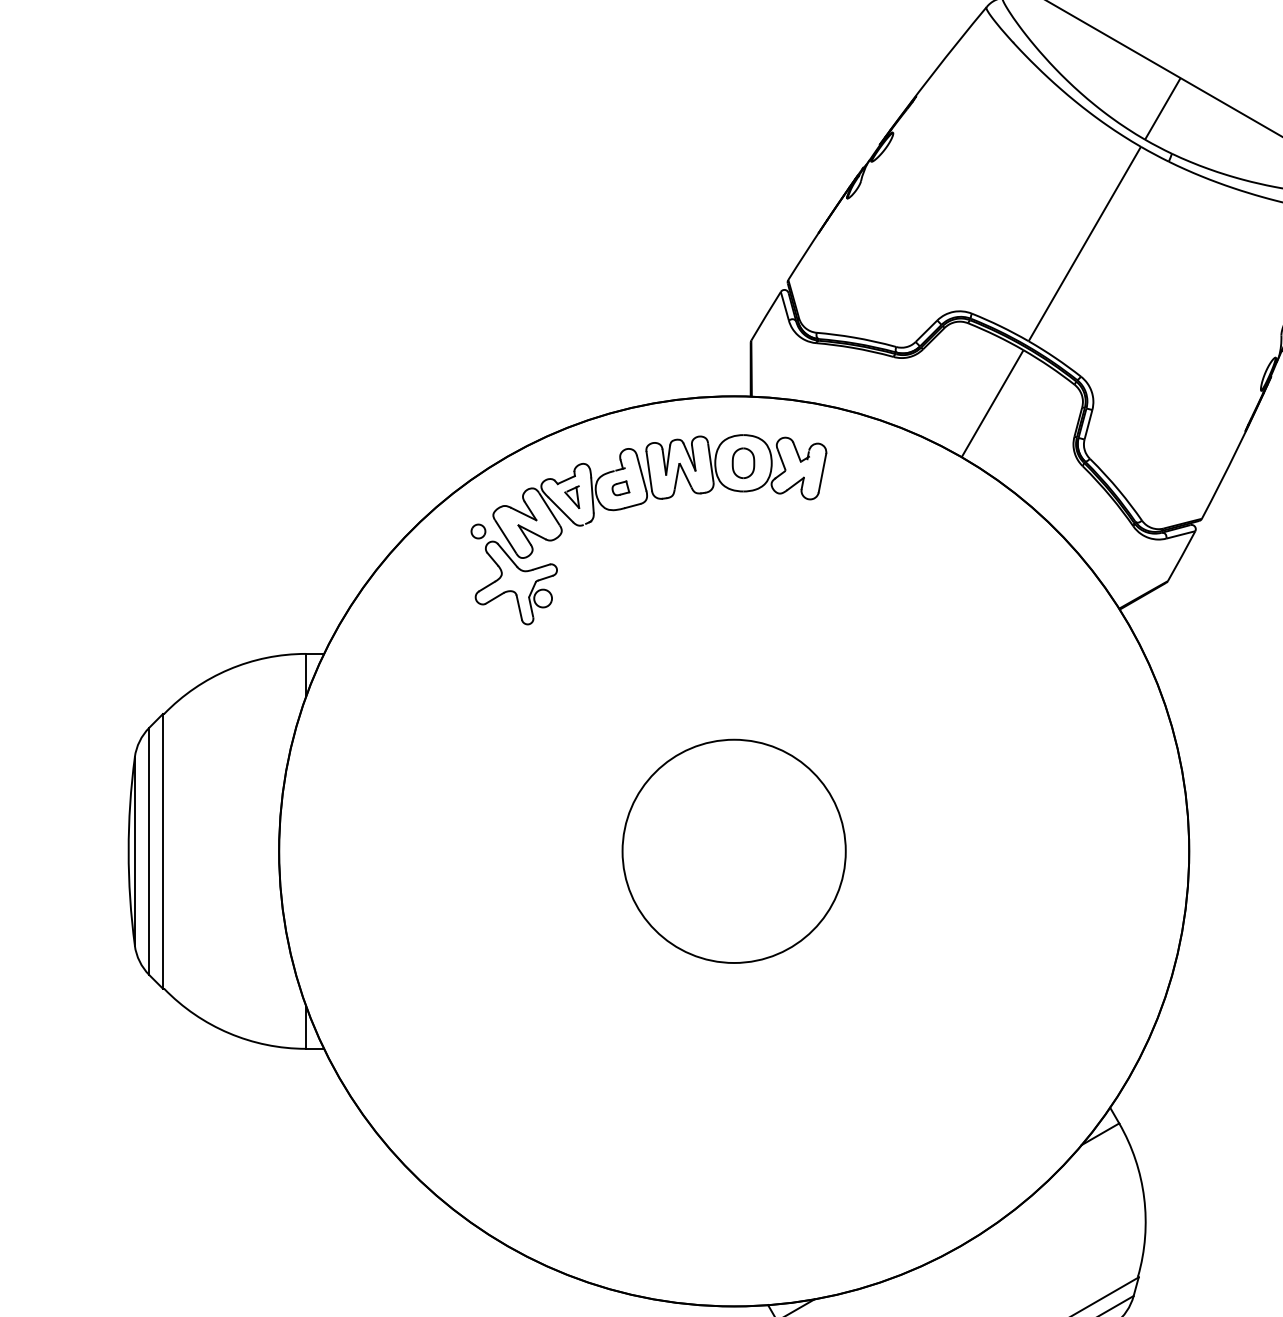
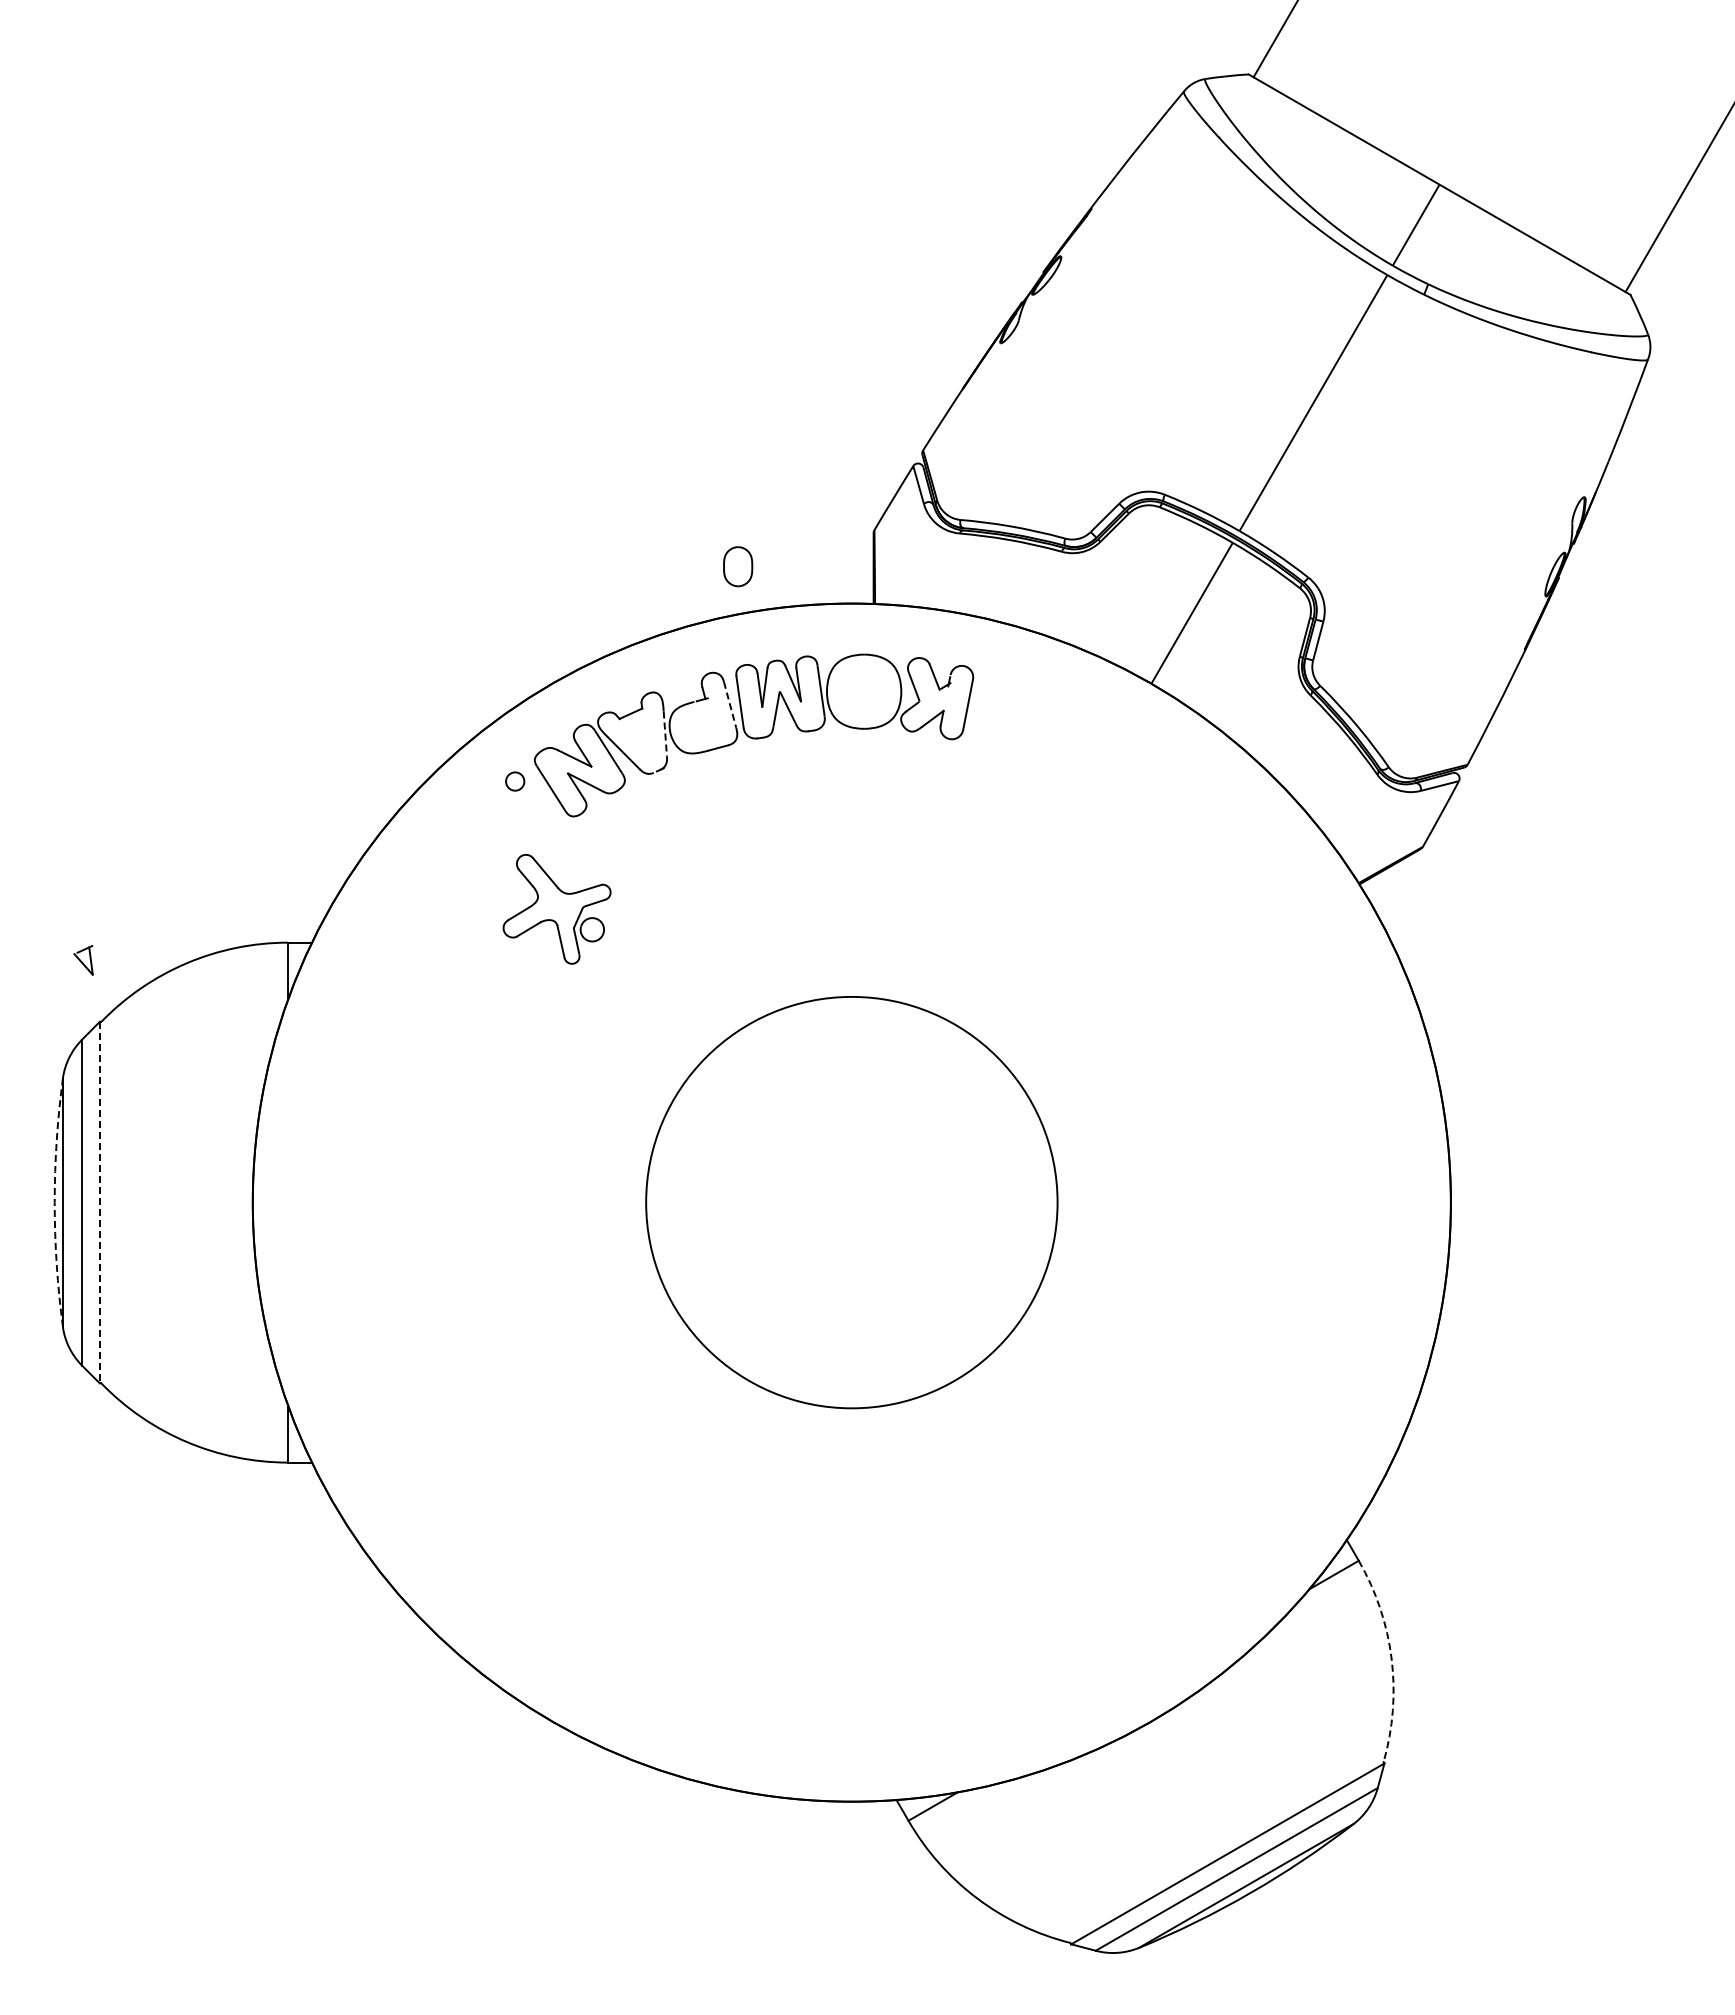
part: (743, 463) -> (738, 566), moved
line: (641, 472) -> (730, 704), solid -> dashed
part: (620, 488) -> (702, 724), removed
line: (592, 495) -> (665, 734), solid -> dashed
part: (572, 497) -> (83, 960), moved
part: (515, 583) -> (556, 909), moved
arc: (128, 851) -> (54, 1202), solid -> dashed
line: (162, 851) -> (99, 1202), solid -> dashed
circle: (733, 851) -> (851, 1202), size x1.4
arc: (1144, 1197) -> (1391, 1658), solid -> dashed

